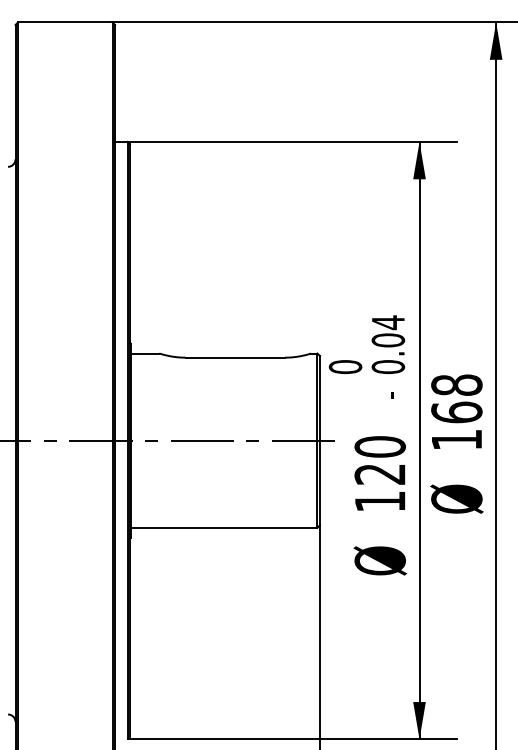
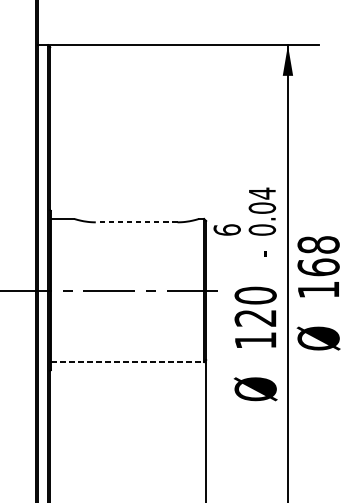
line: (235, 357) -> (136, 222), solid -> dashed
text: (345, 367) -> (227, 230), 0 -> 6
line: (224, 527) -> (127, 361), solid -> dashed

